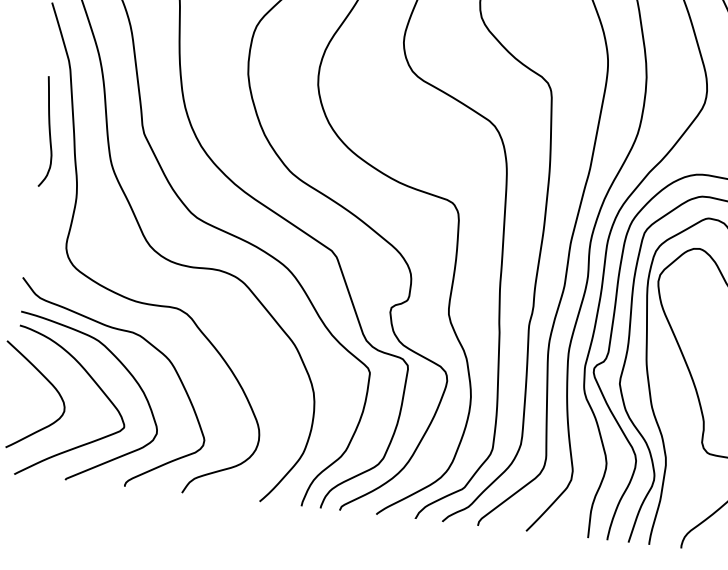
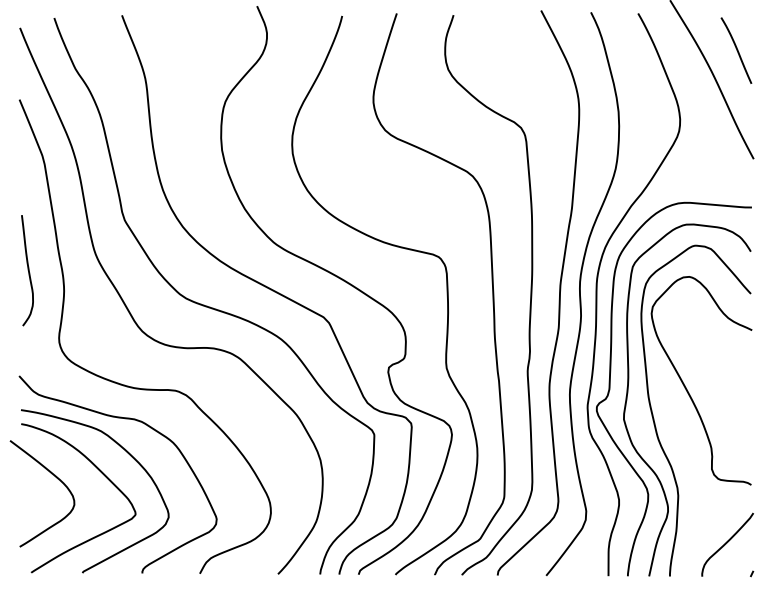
curve: (48, 131) -> (27, 270), moved

